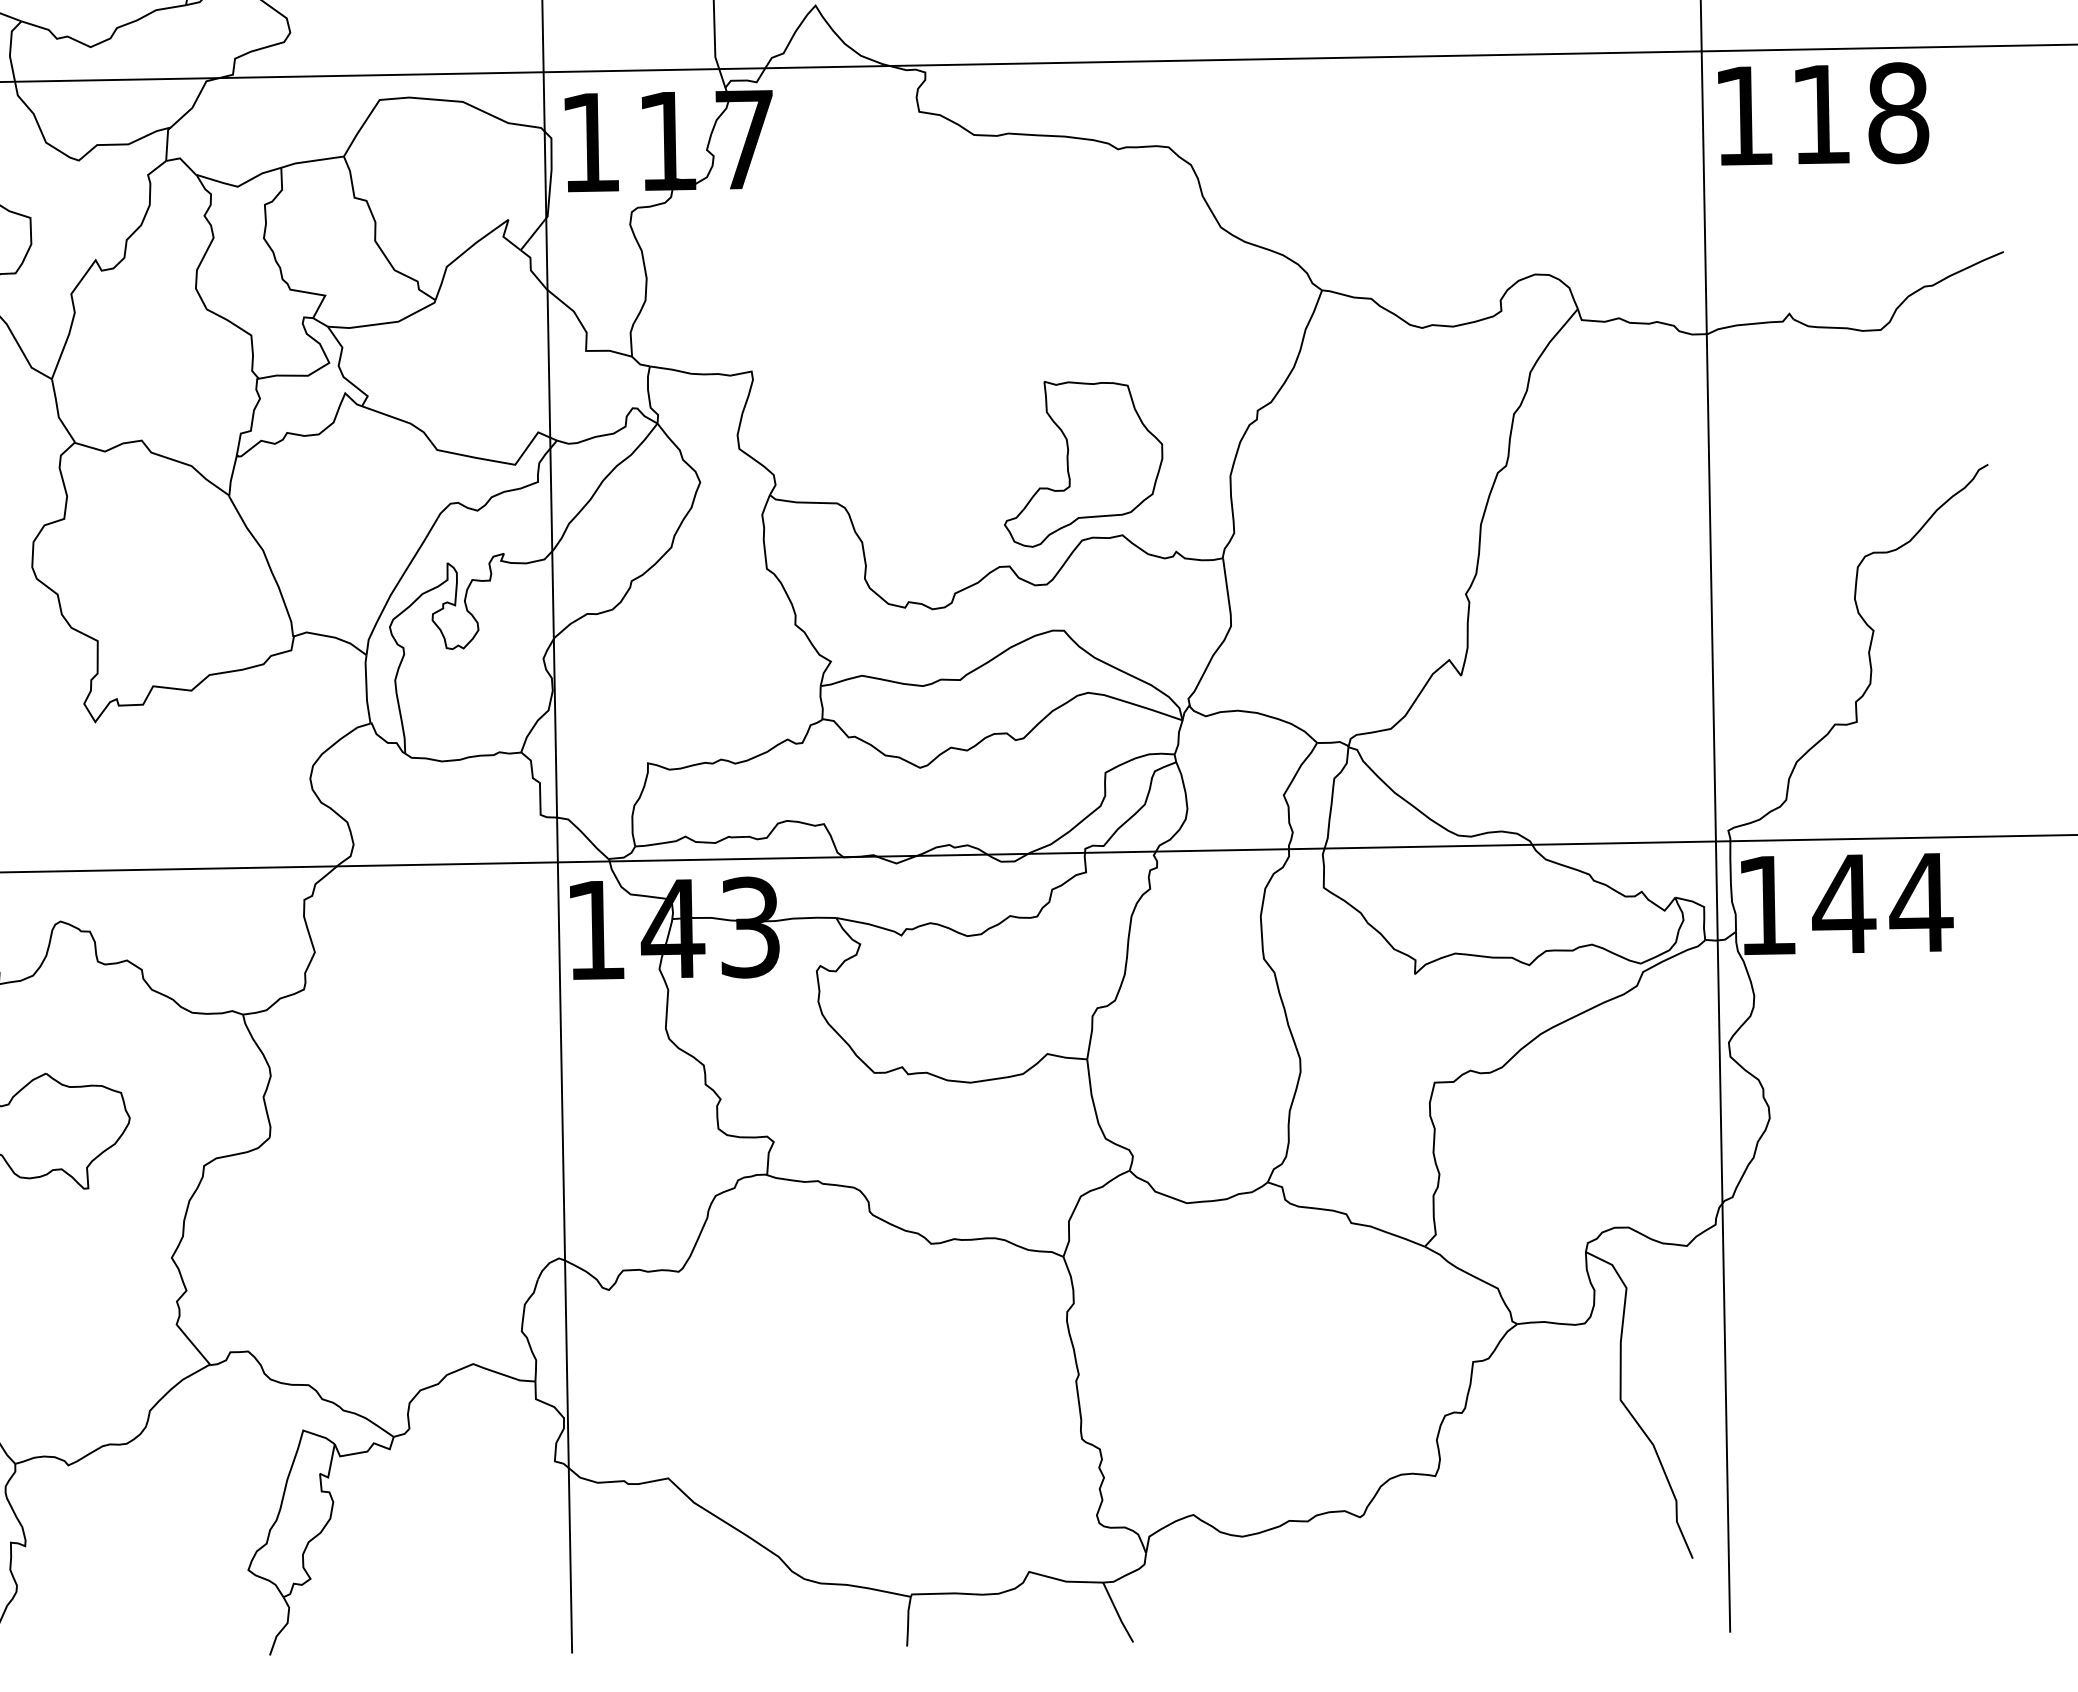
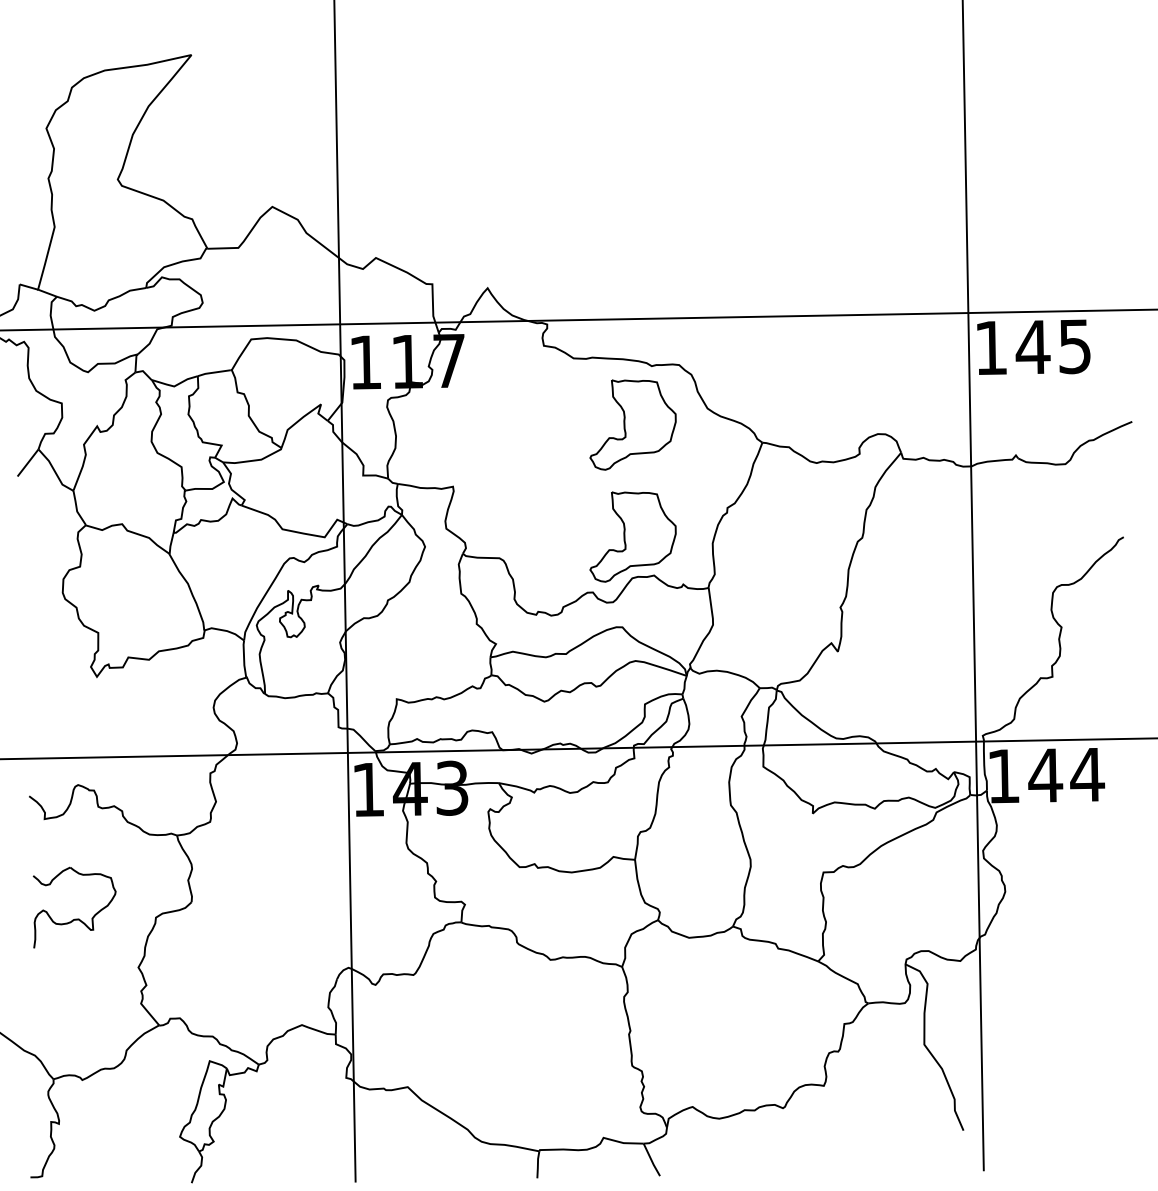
text: (1858, 113) -> (1053, 346), 118 -> 145
part: (1082, 256) -> (632, 424), added

